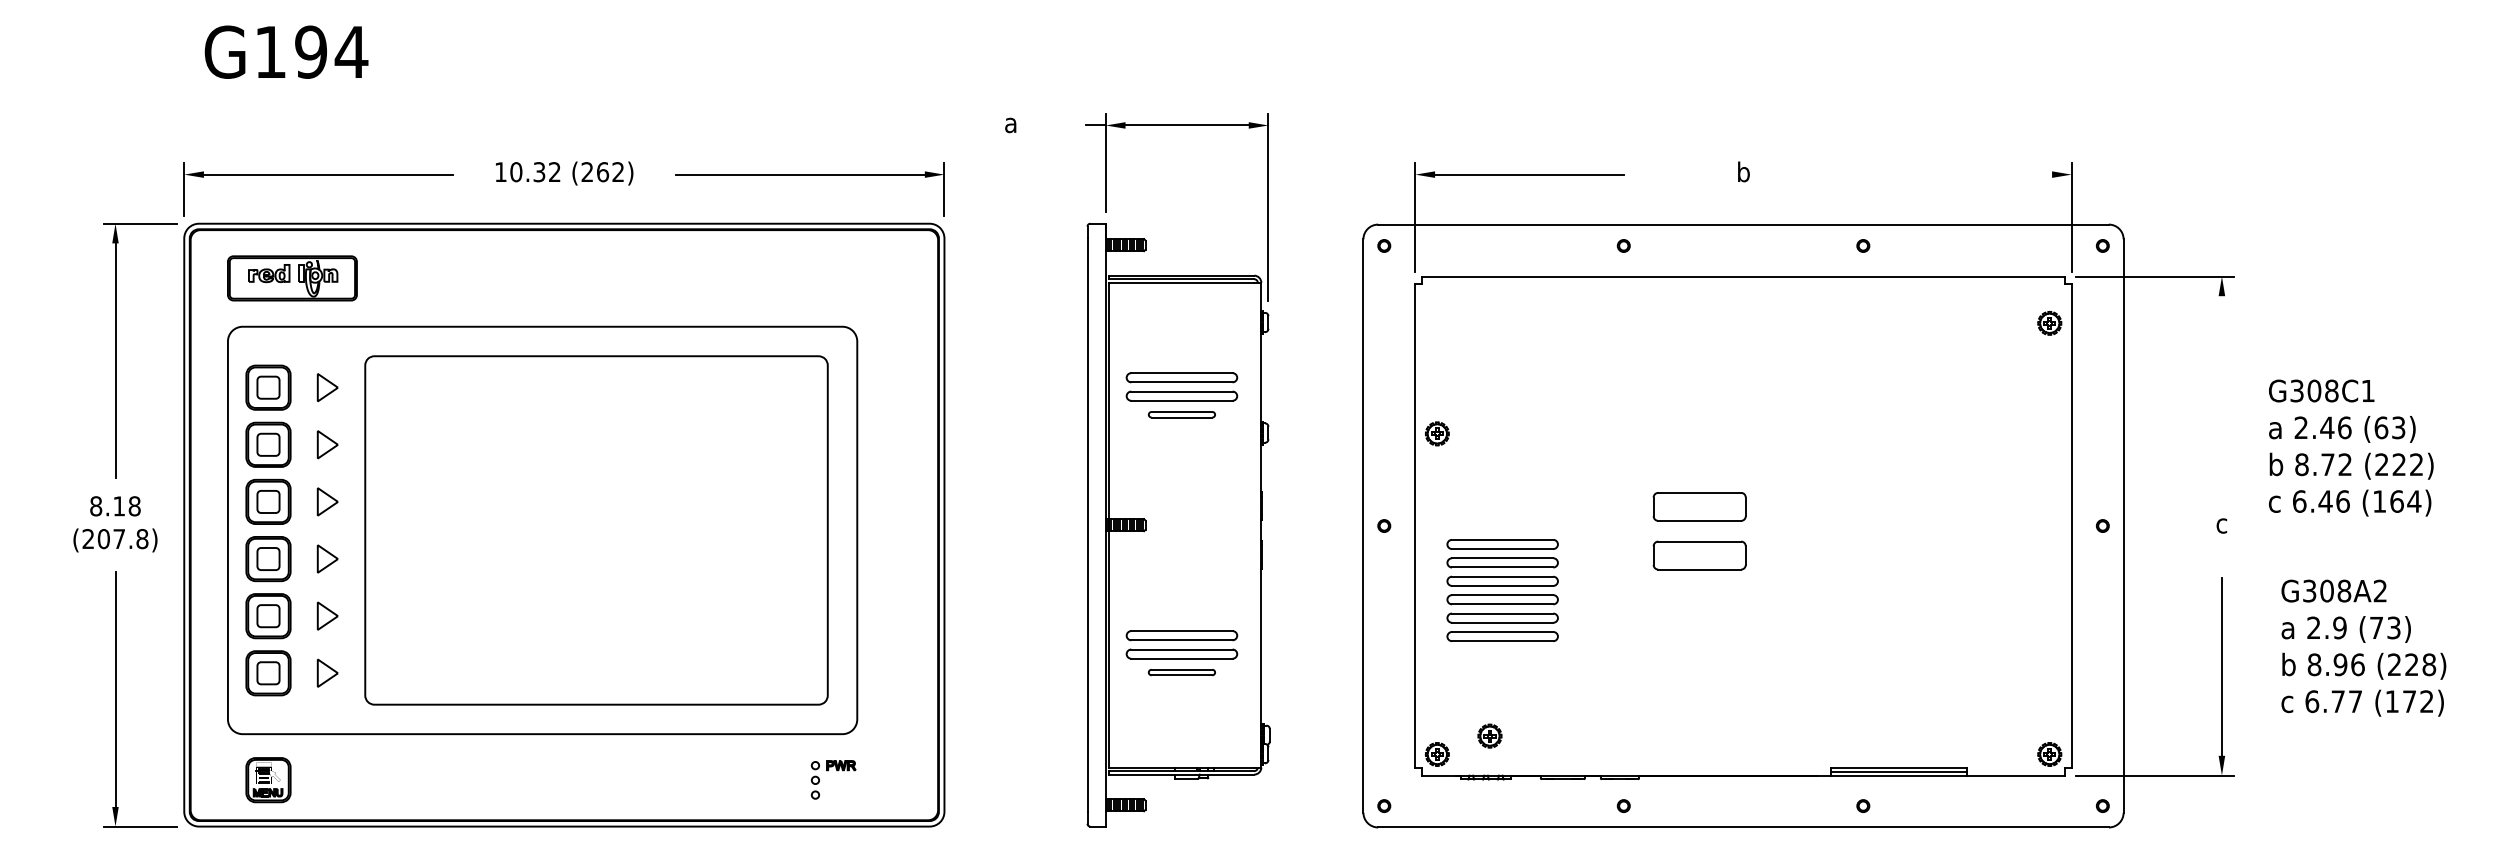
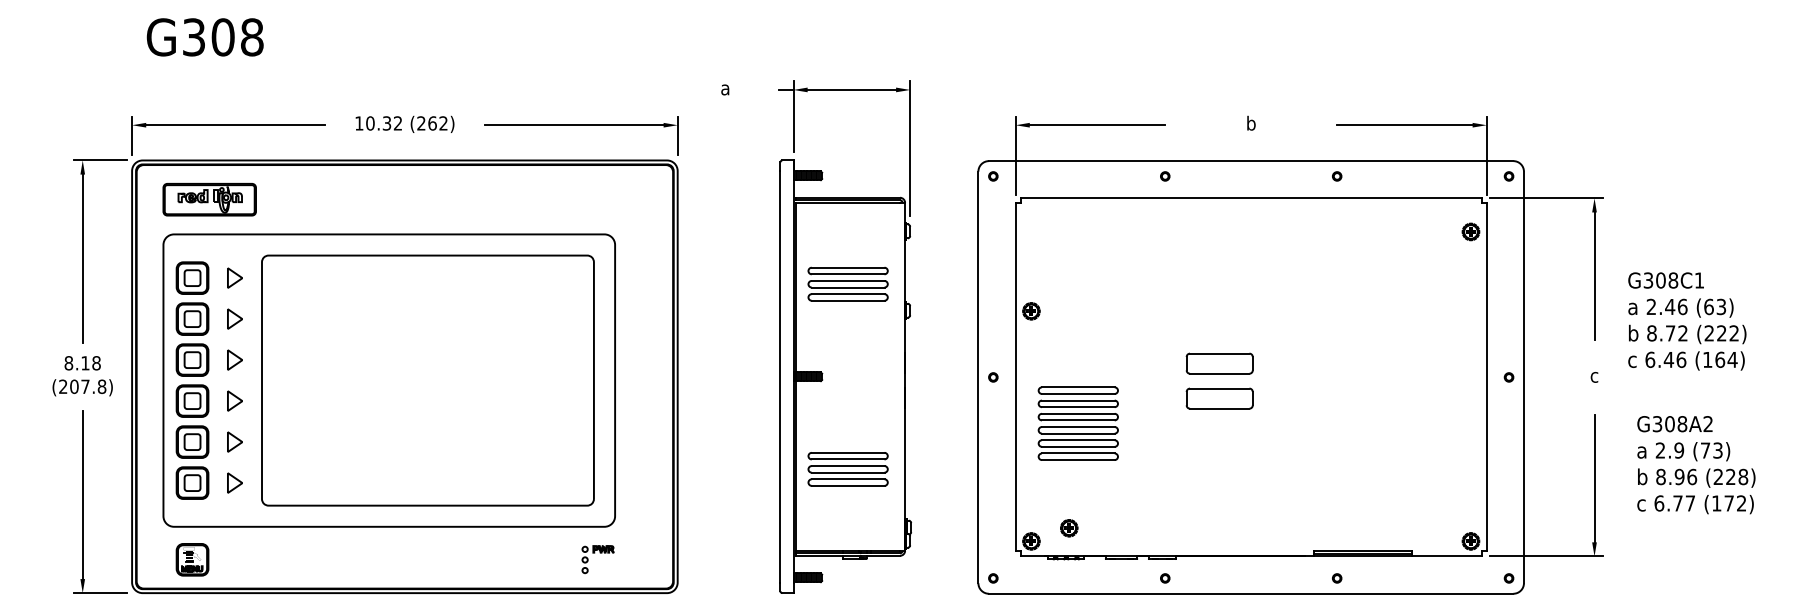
text: (311, 51) -> (223, 36), G194 -> G308
line: (1957, 174) -> (1404, 125), added
line: (2221, 384) -> (1594, 275), added
part: (1181, 414) -> (847, 297), size x1.67
part: (1181, 672) -> (847, 482), size x1.67

